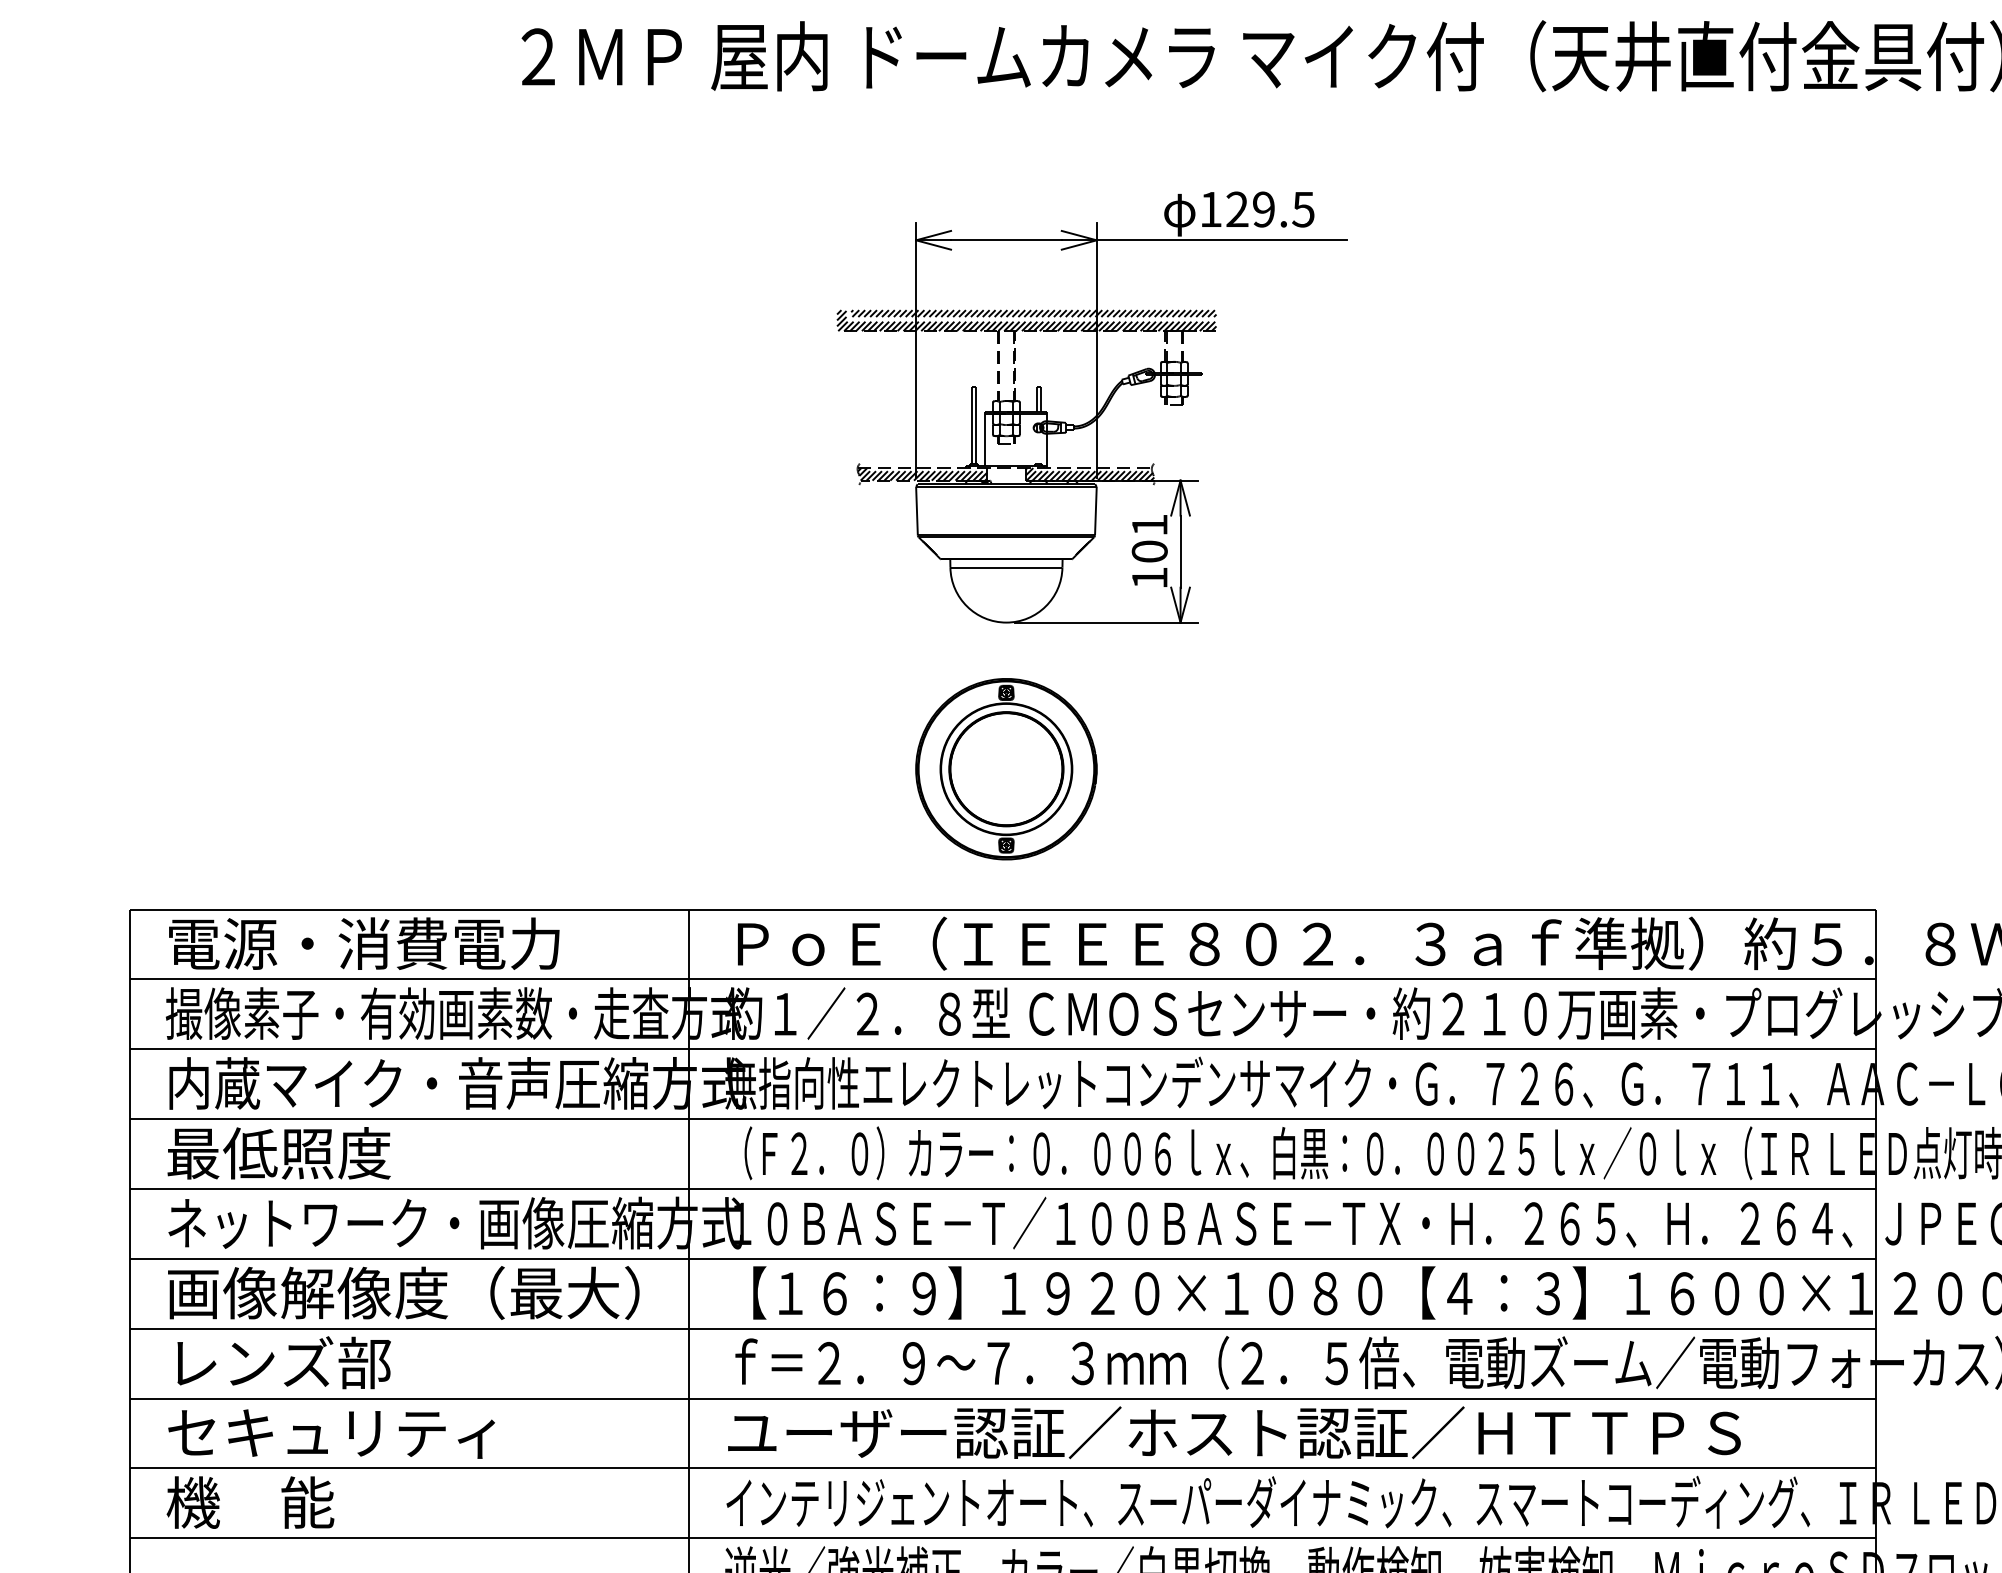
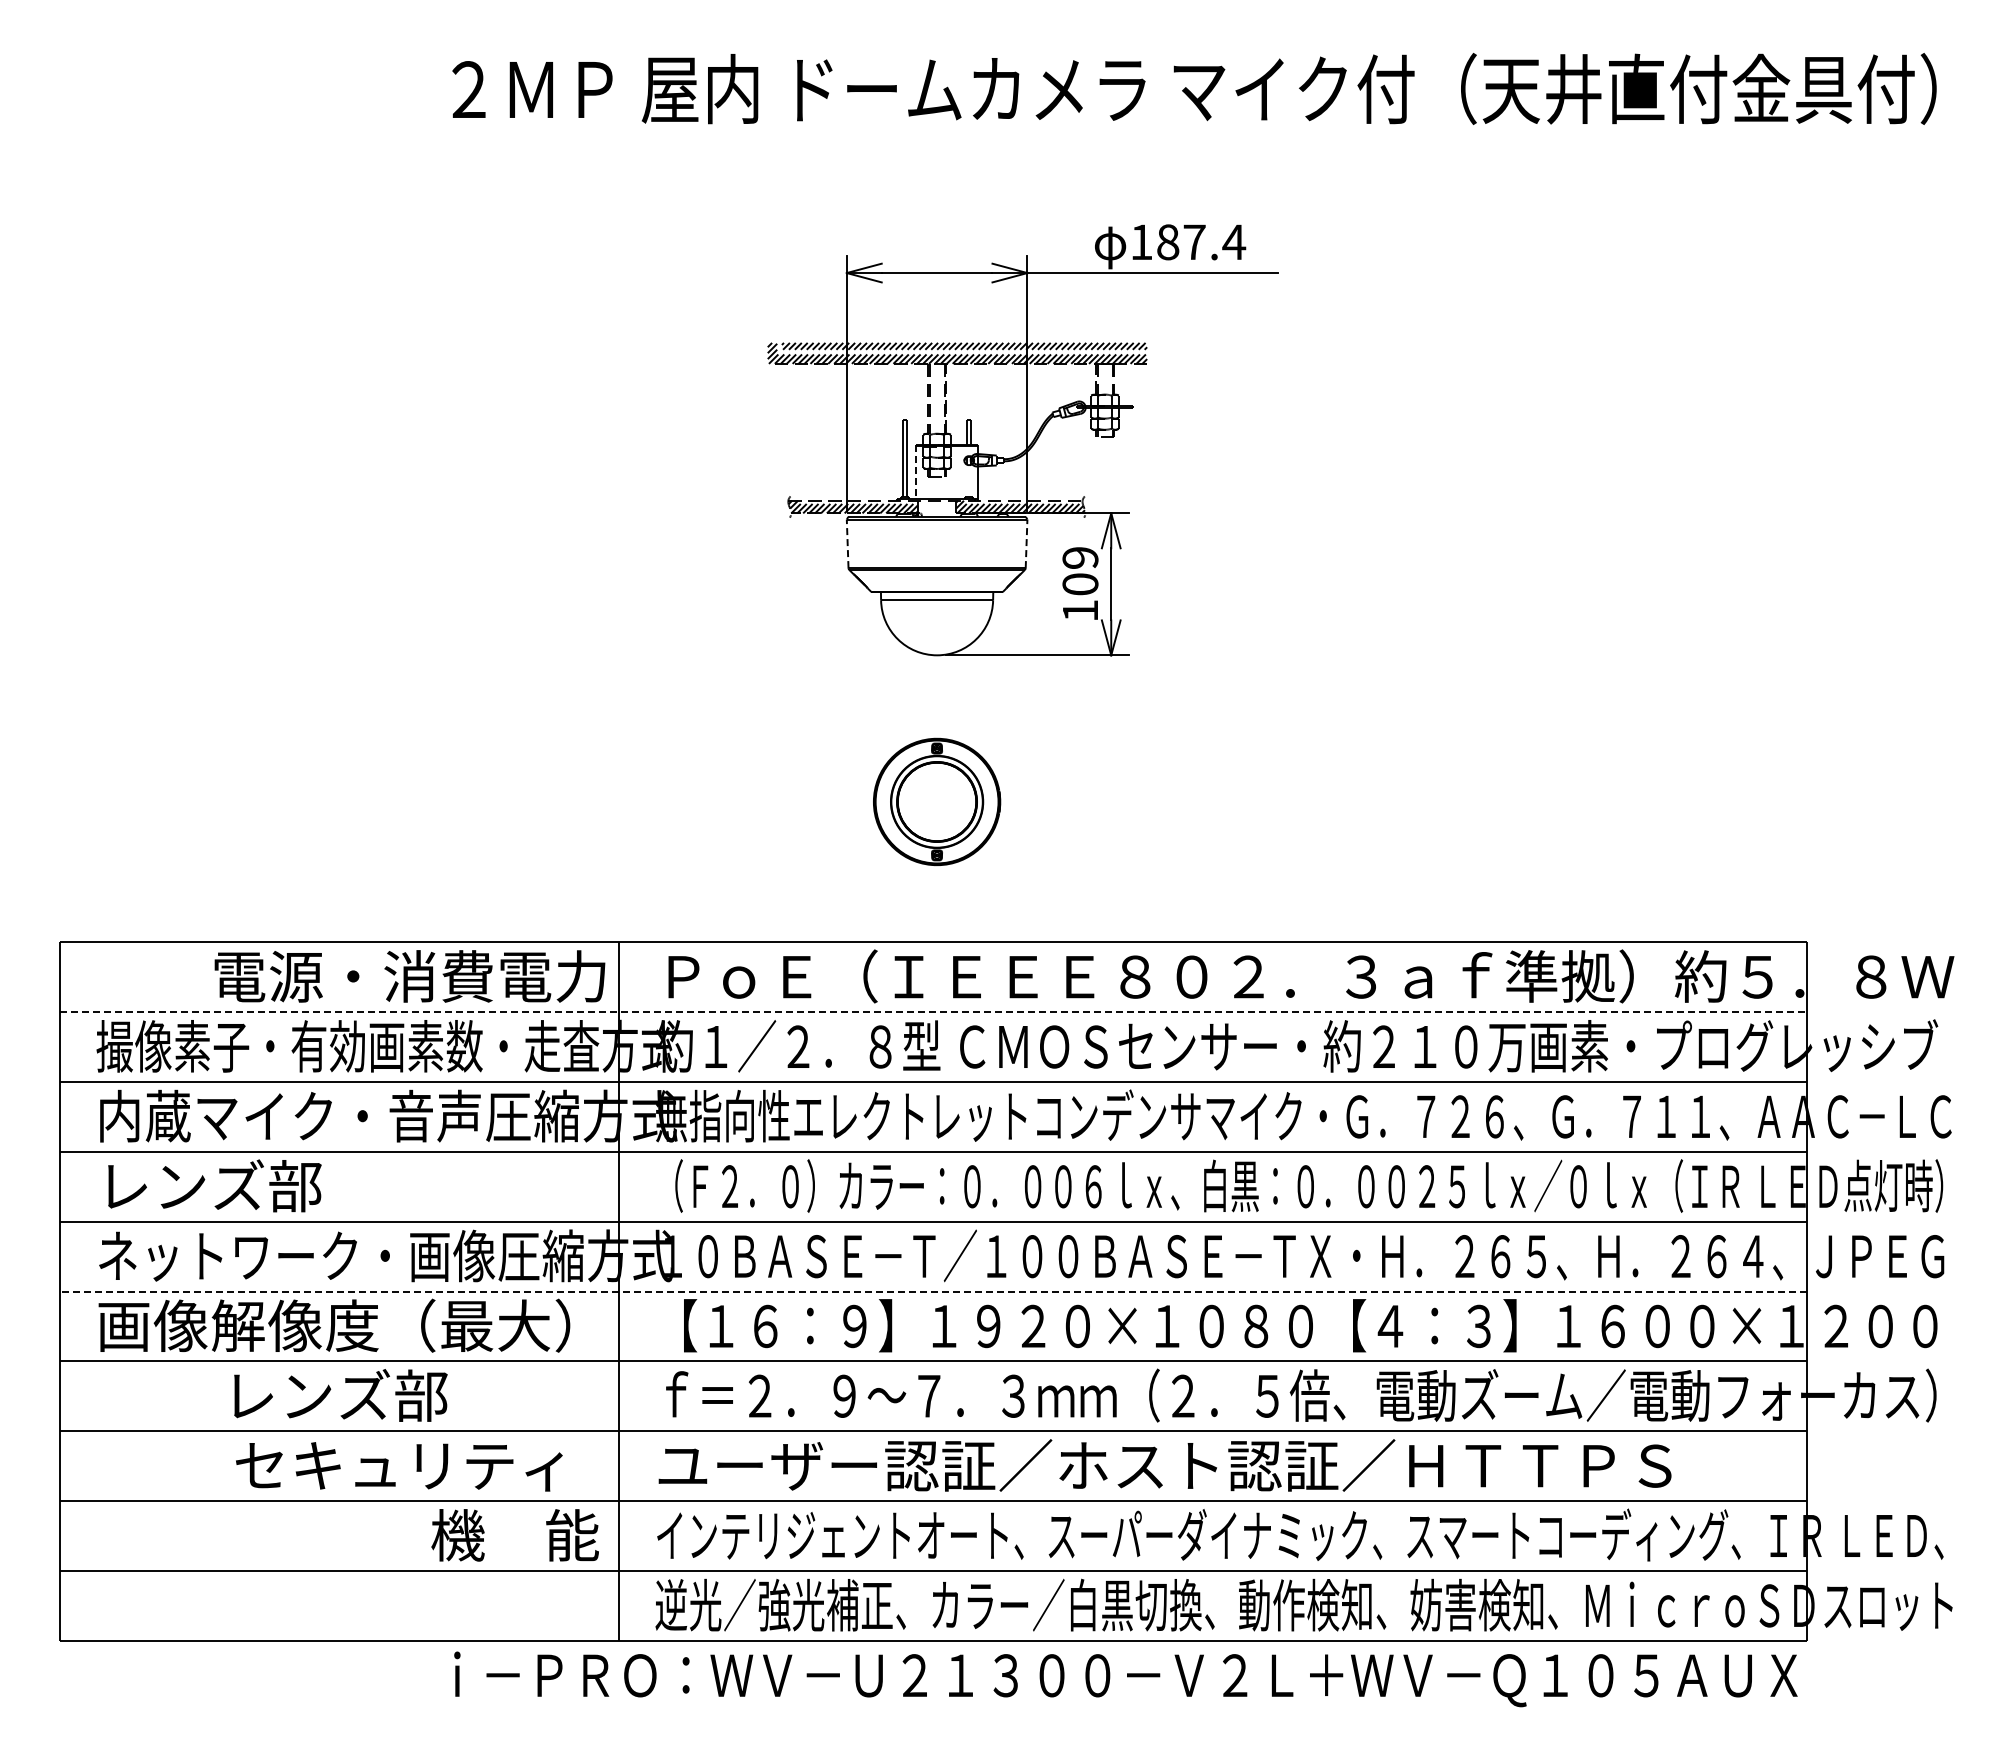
text: (1270, 209) -> (1201, 242), 129.5 -> 187.4
line: (985, 438) -> (916, 471), solid -> dashed
line: (916, 510) -> (847, 543), solid -> dashed
line: (1095, 510) -> (1026, 543), solid -> dashed
text: (1149, 524) -> (1080, 557), 101 -> 109
part: (1005, 768) -> (936, 801), size x0.7
text: (363, 943) -> (409, 976), moved
line: (1003, 979) -> (934, 1012), solid -> dashed
text: (278, 1152) -> (209, 1185), 最低照度 -> レンズ部
line: (1002, 1258) -> (933, 1291), solid -> dashed
text: (283, 1362) -> (340, 1395), moved
text: (331, 1433) -> (399, 1466), moved
text: (249, 1502) -> (514, 1535), moved

